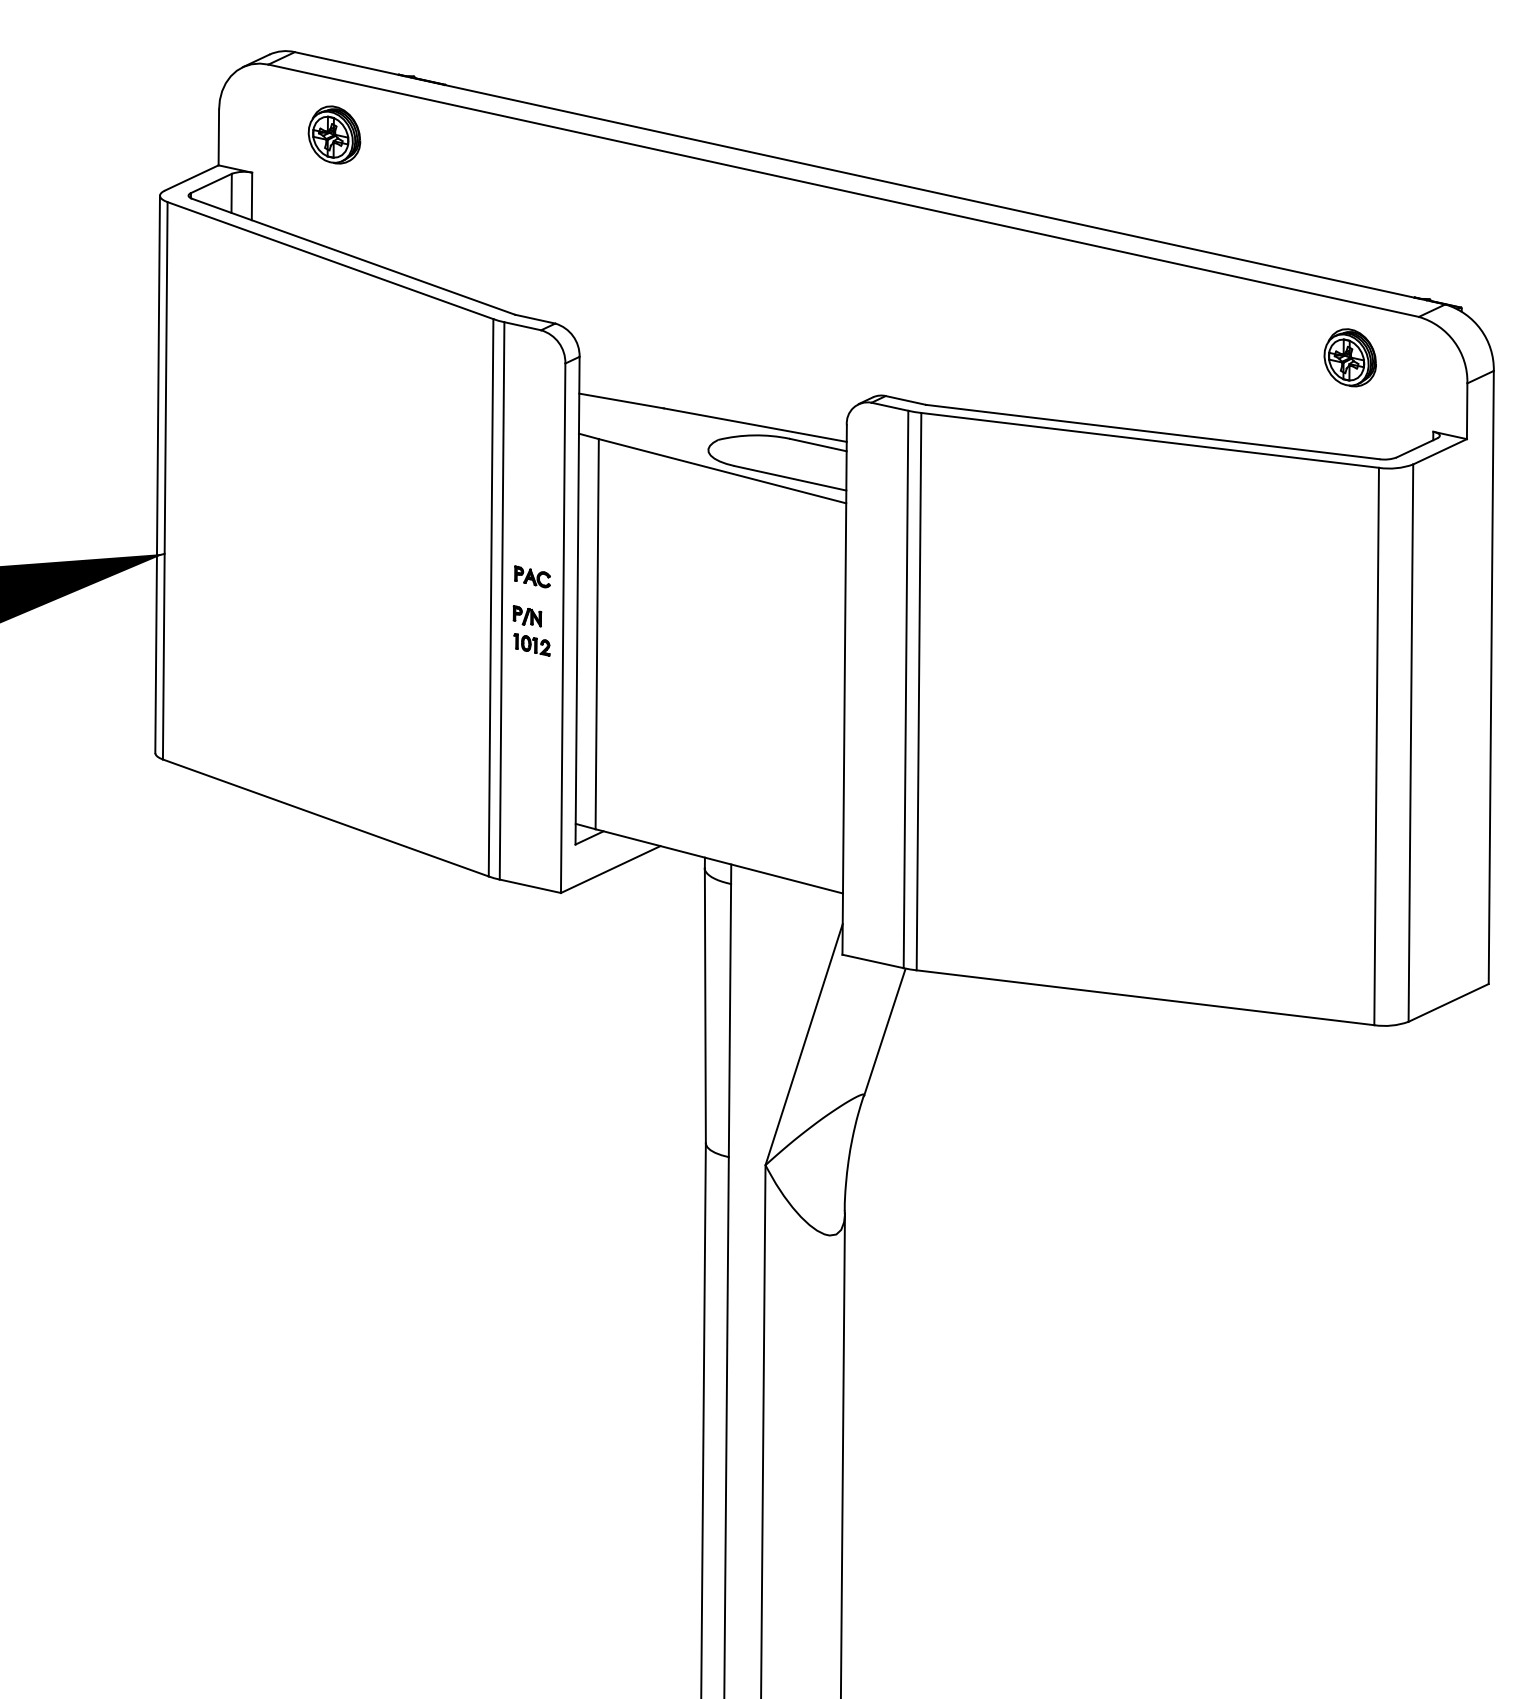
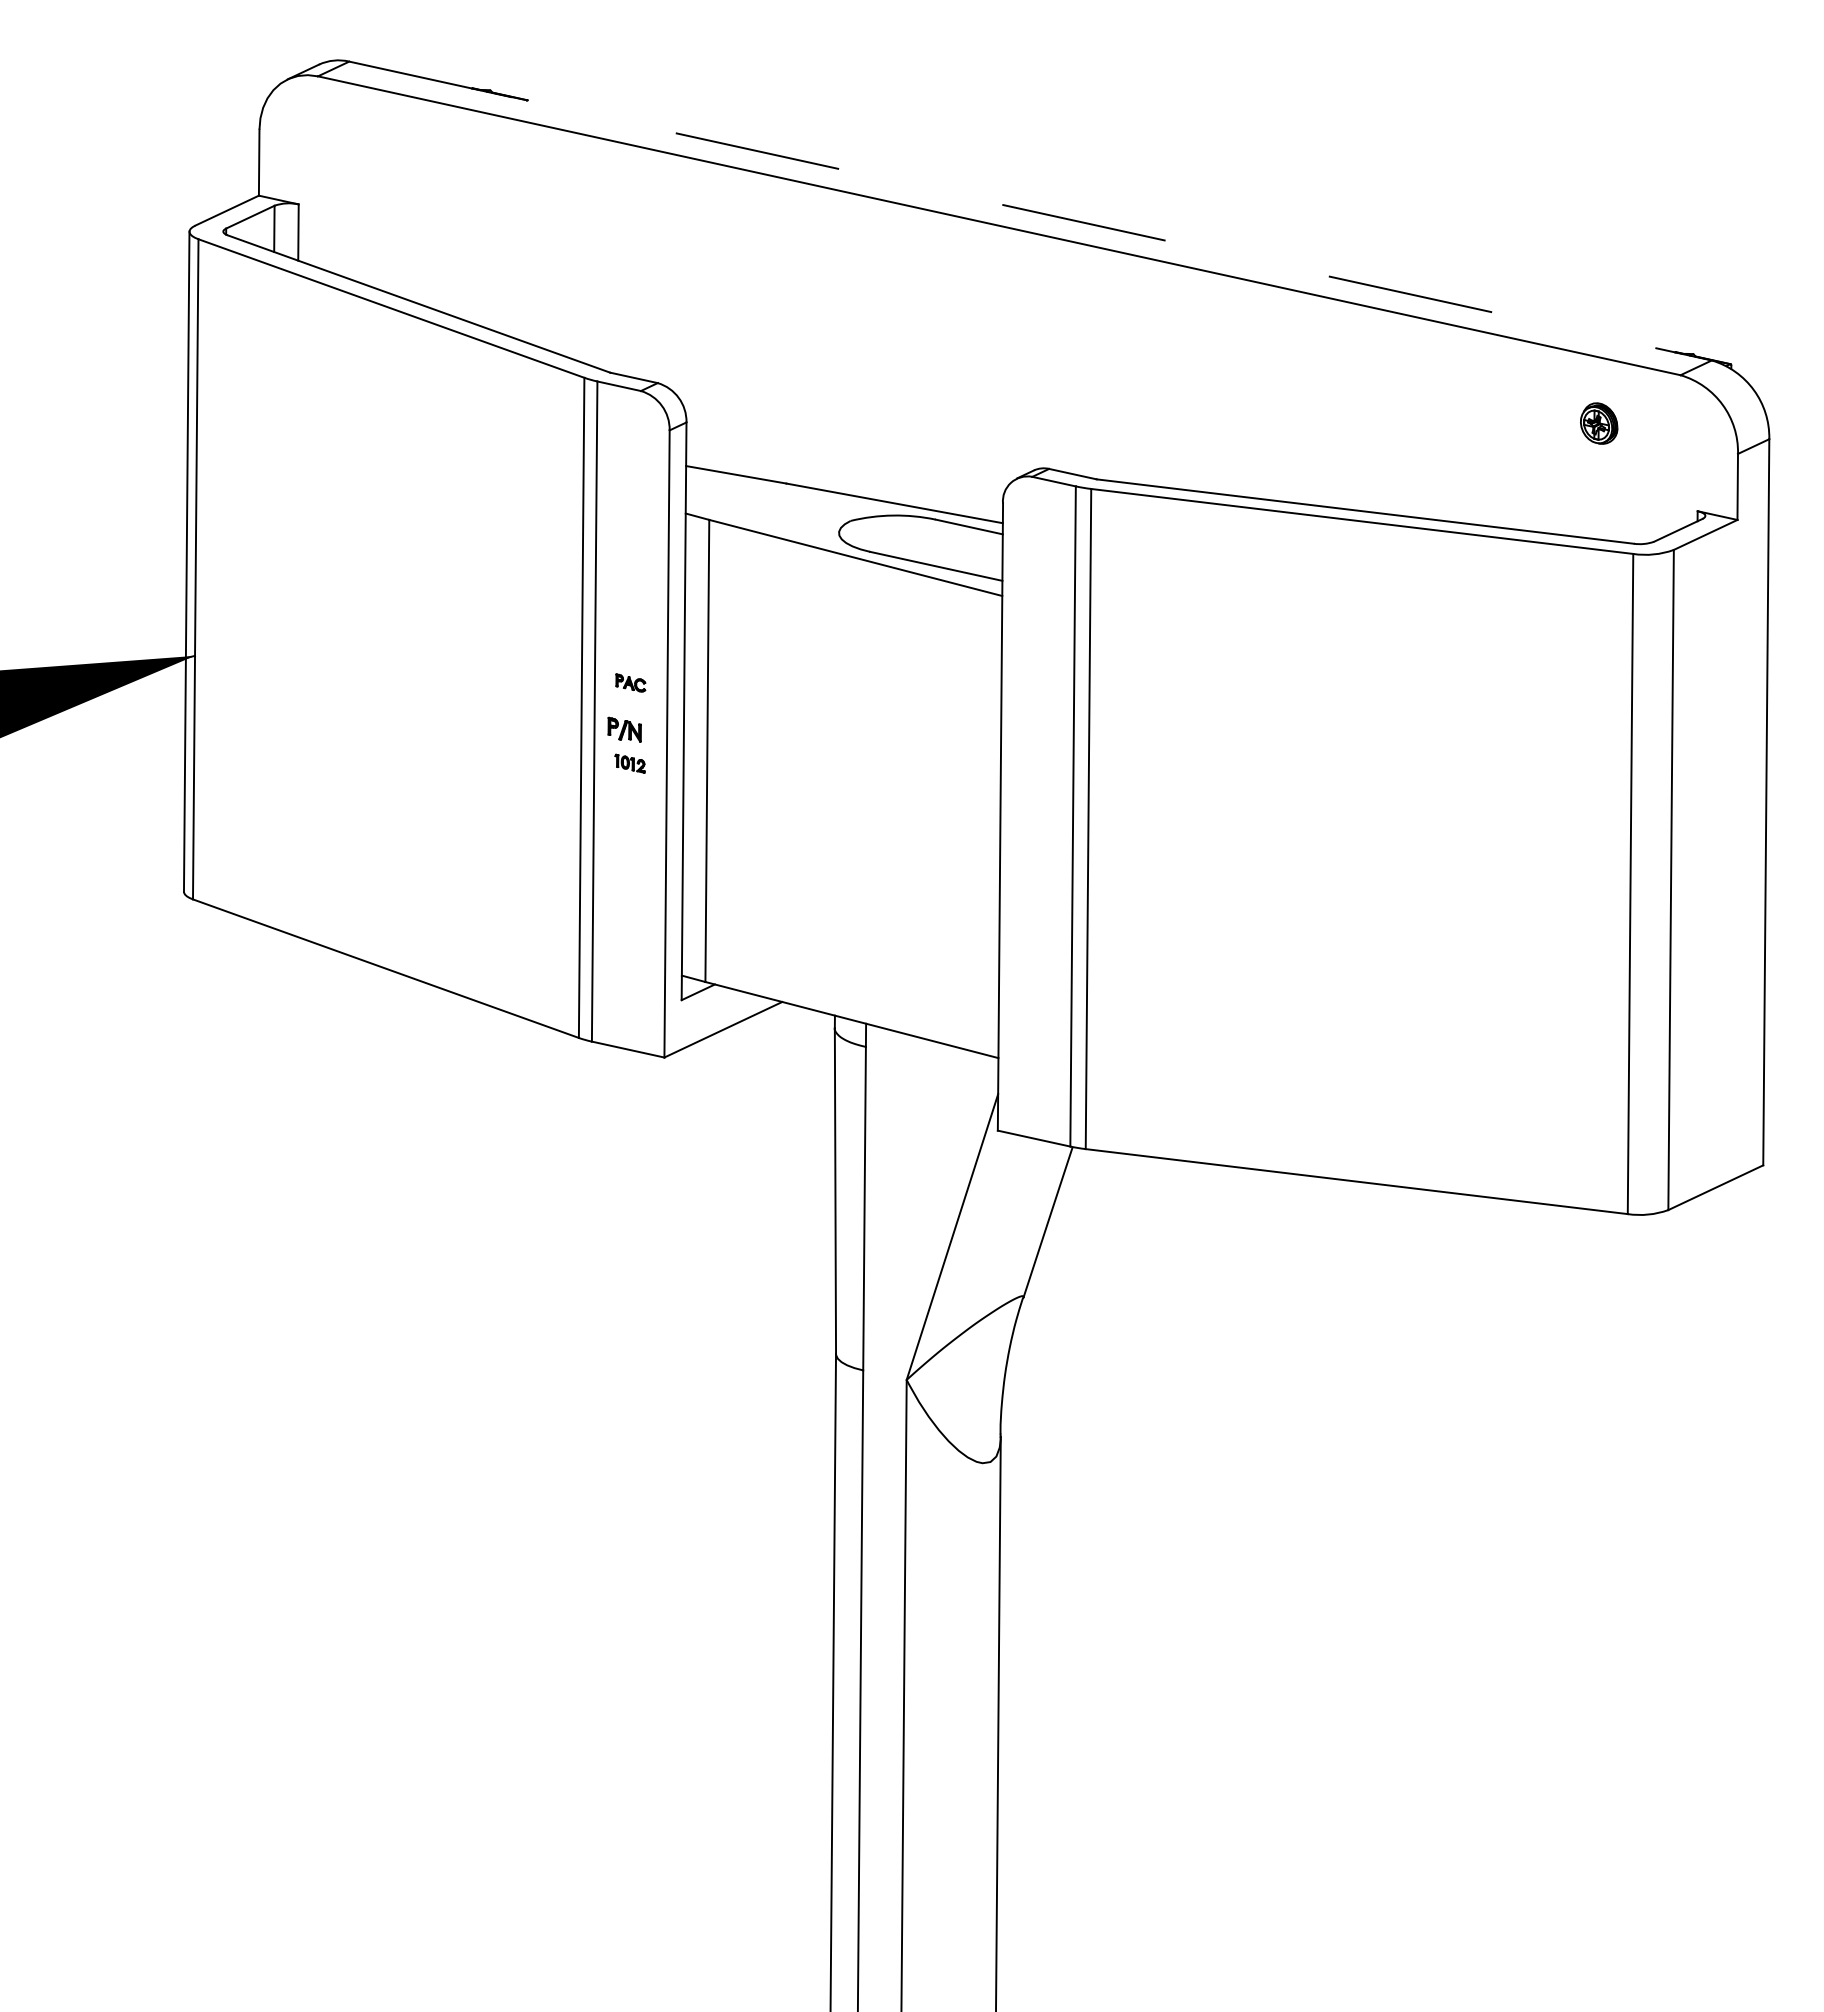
part: (333, 134) -> (395, 159), removed
line: (870, 178) -> (1031, 211), solid -> dashed
part: (1349, 357) -> (1598, 423), size x0.6
part: (532, 576) -> (630, 682), size x0.7
part: (531, 644) -> (629, 763), size x0.7

